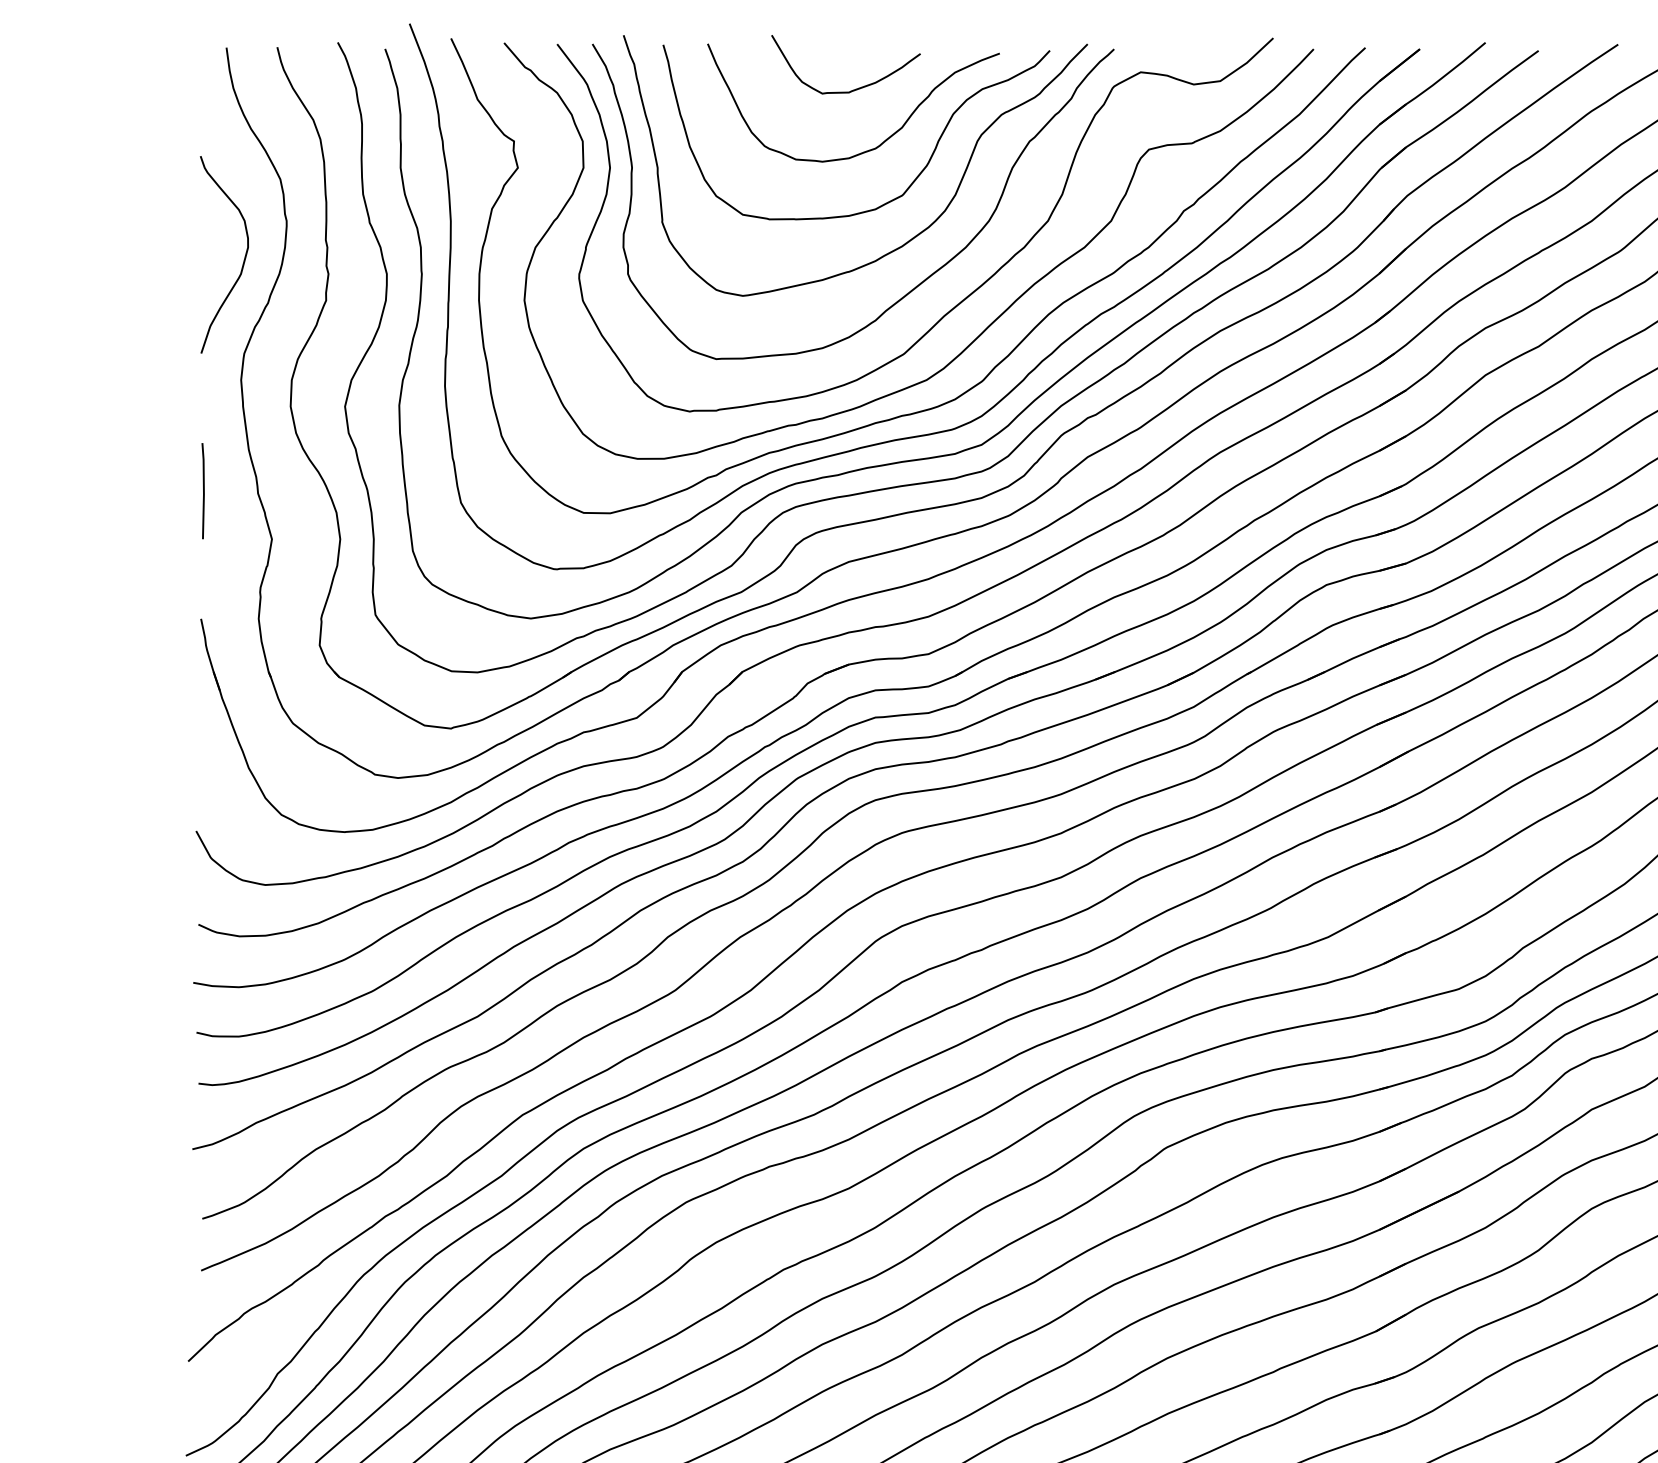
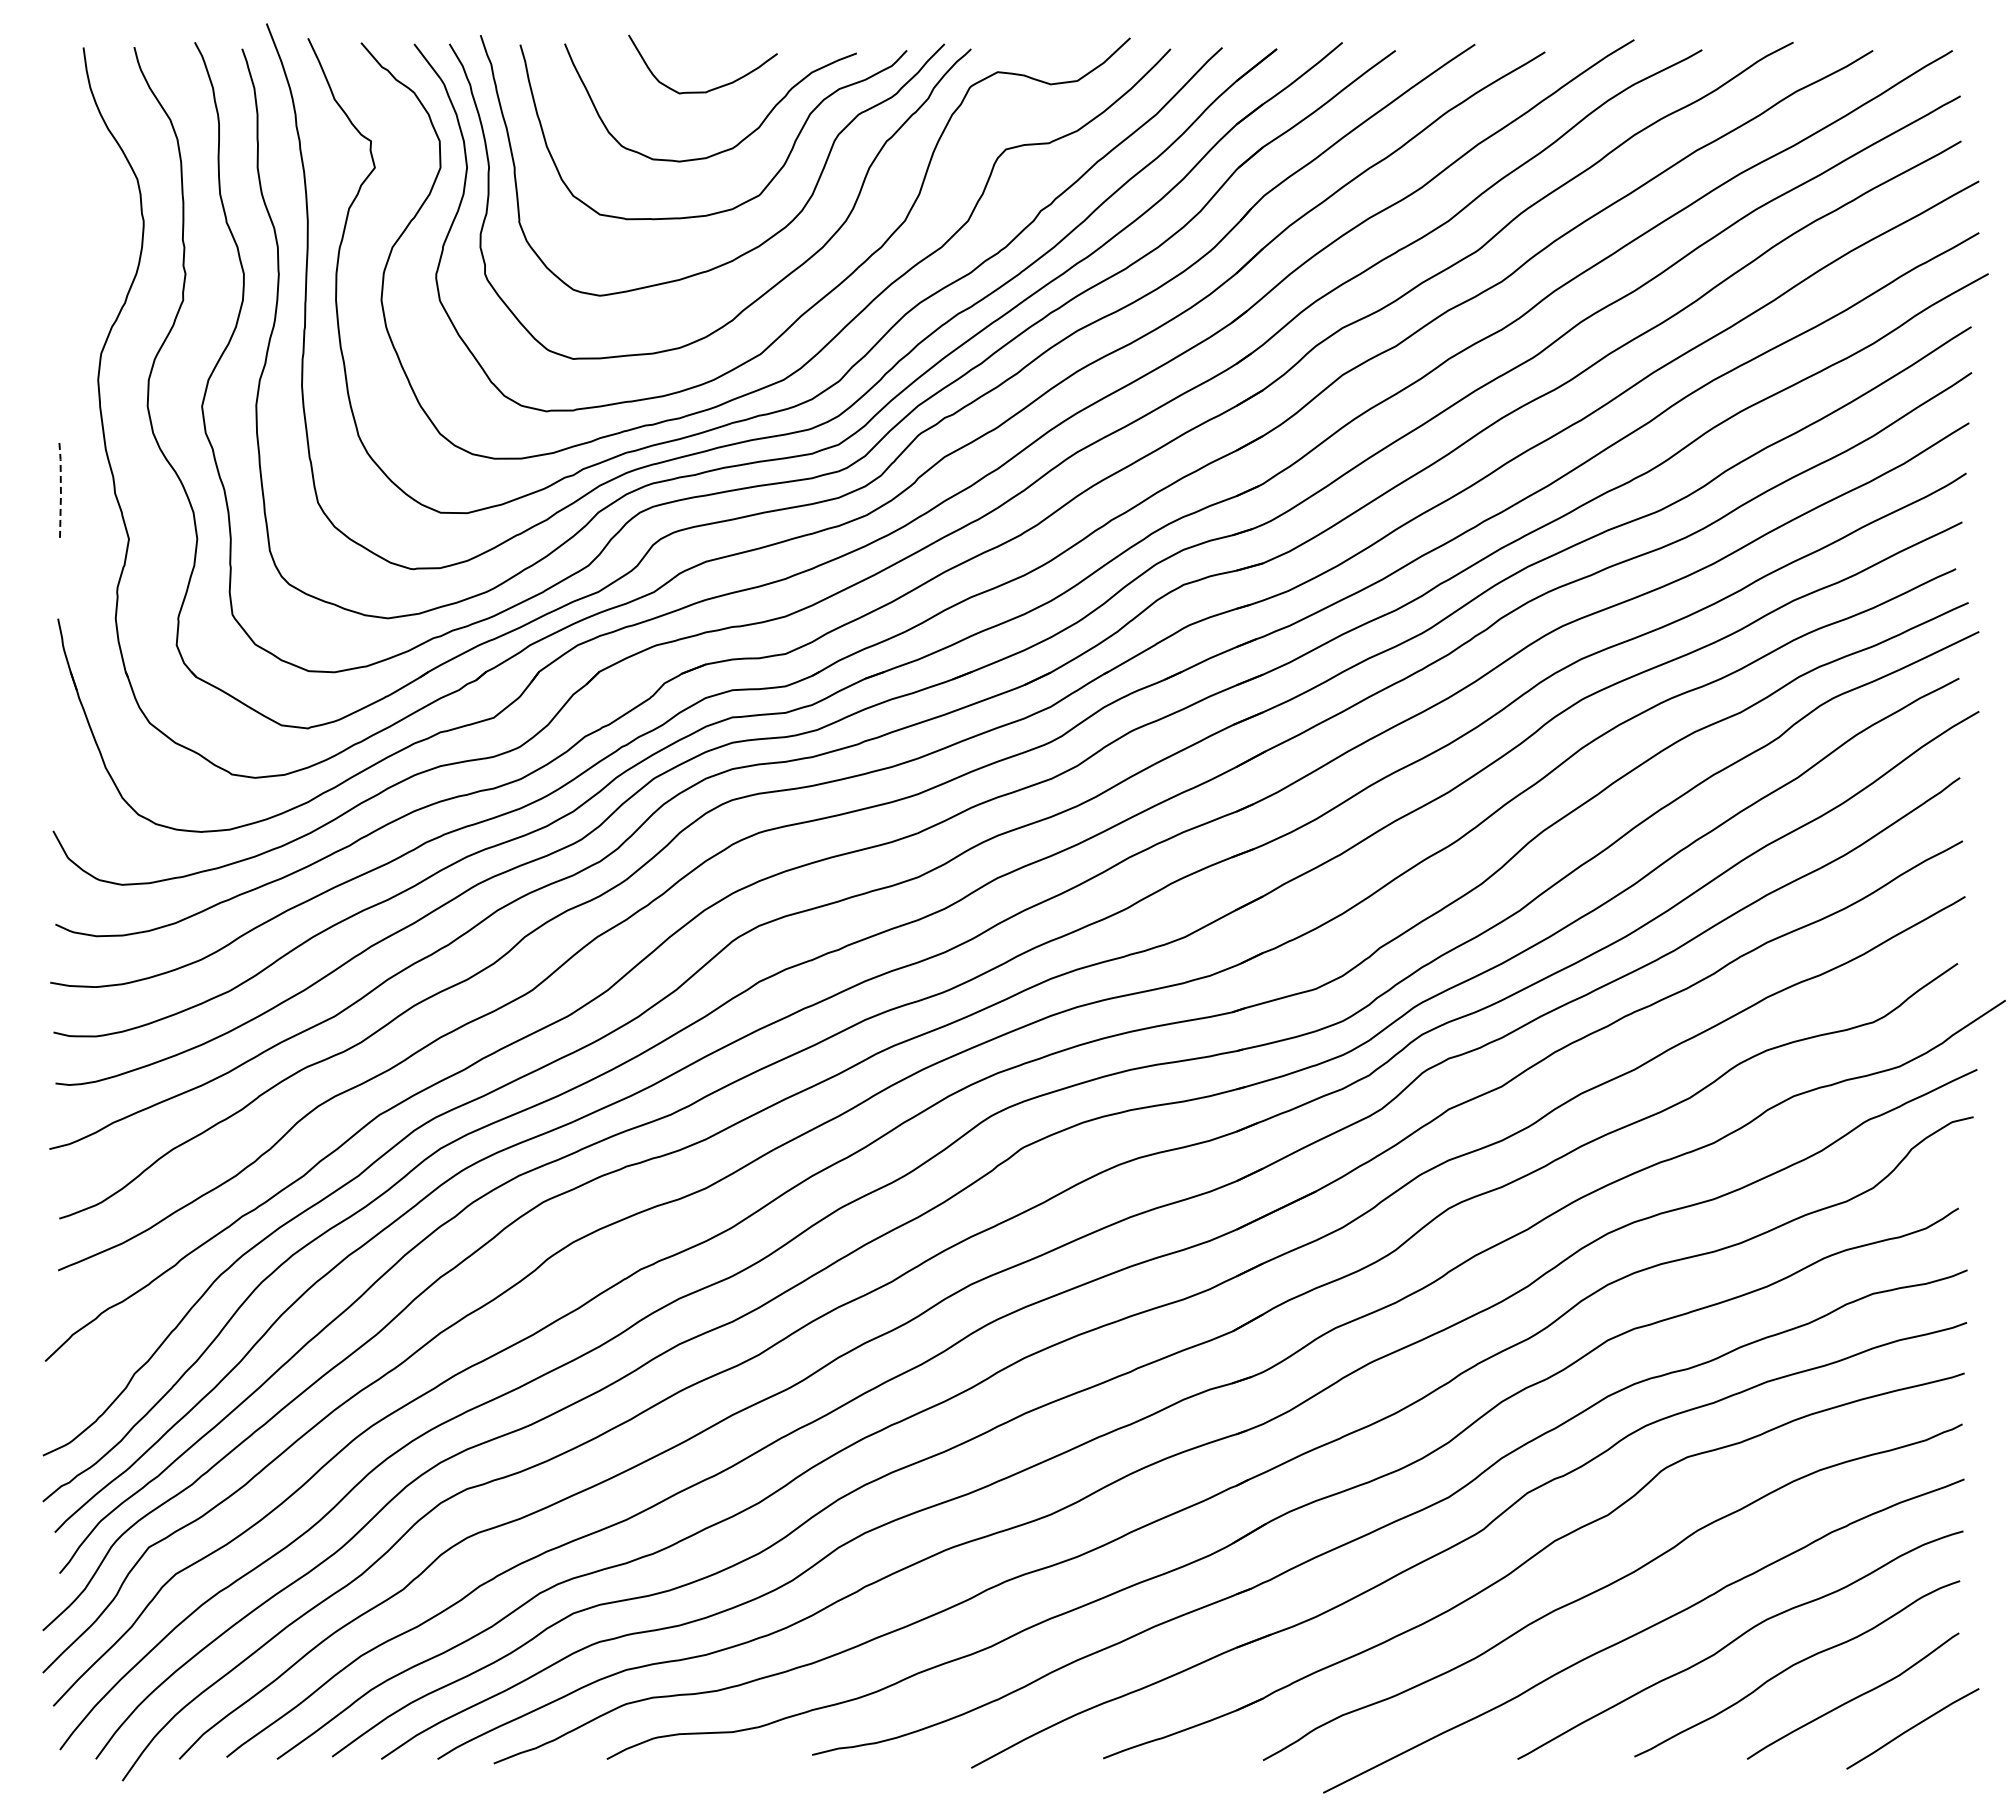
curve: (243, 260) -> (100, 260), removed
line: (203, 491) -> (60, 491), solid -> dashed

